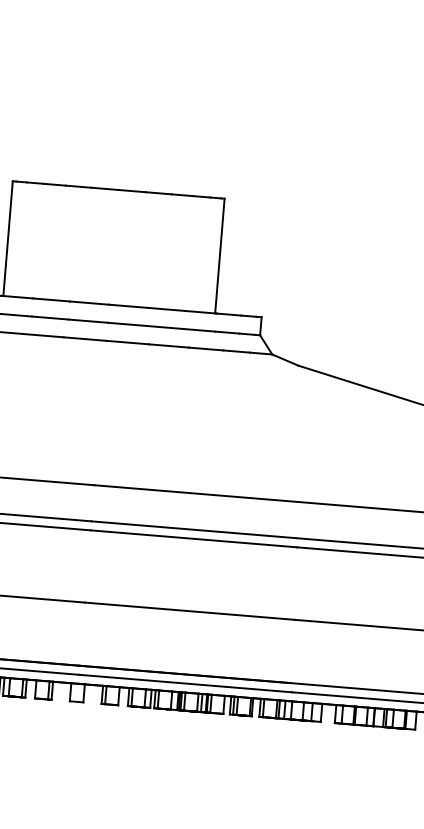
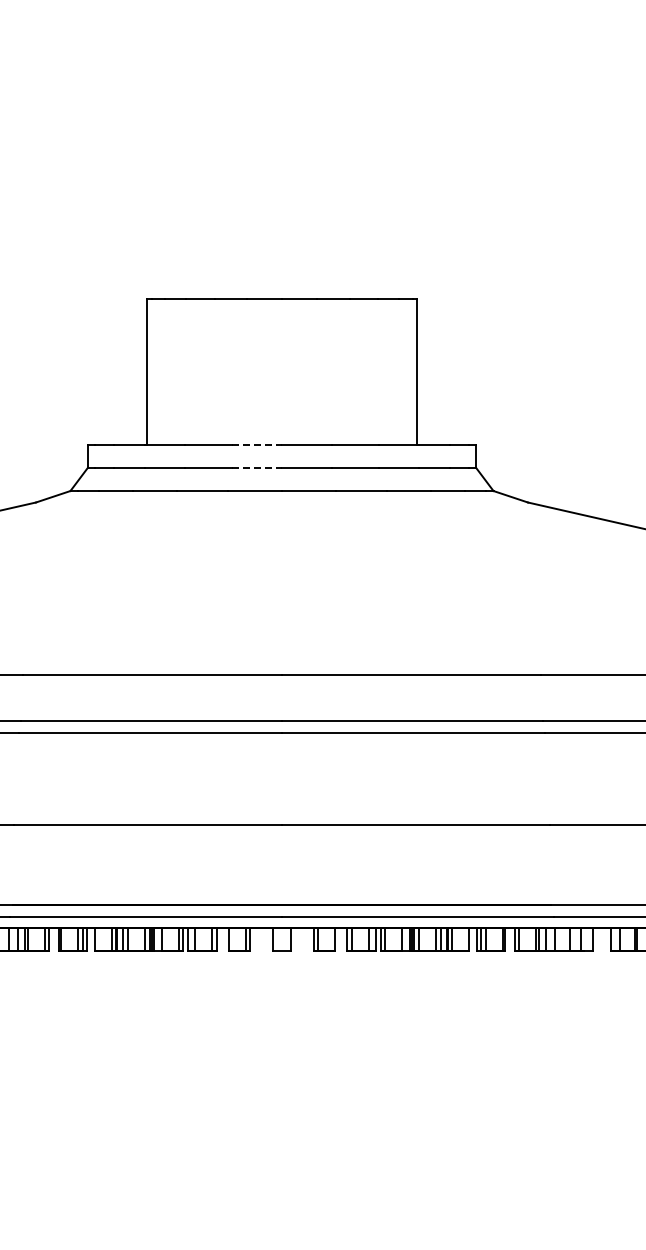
line: (90, 303) -> (257, 445), solid -> dashed
line: (88, 321) -> (257, 468), solid -> dashed

